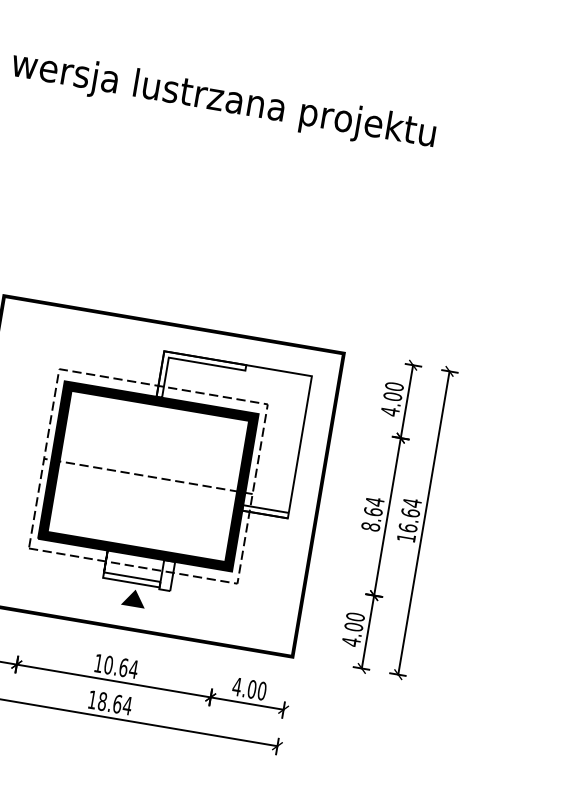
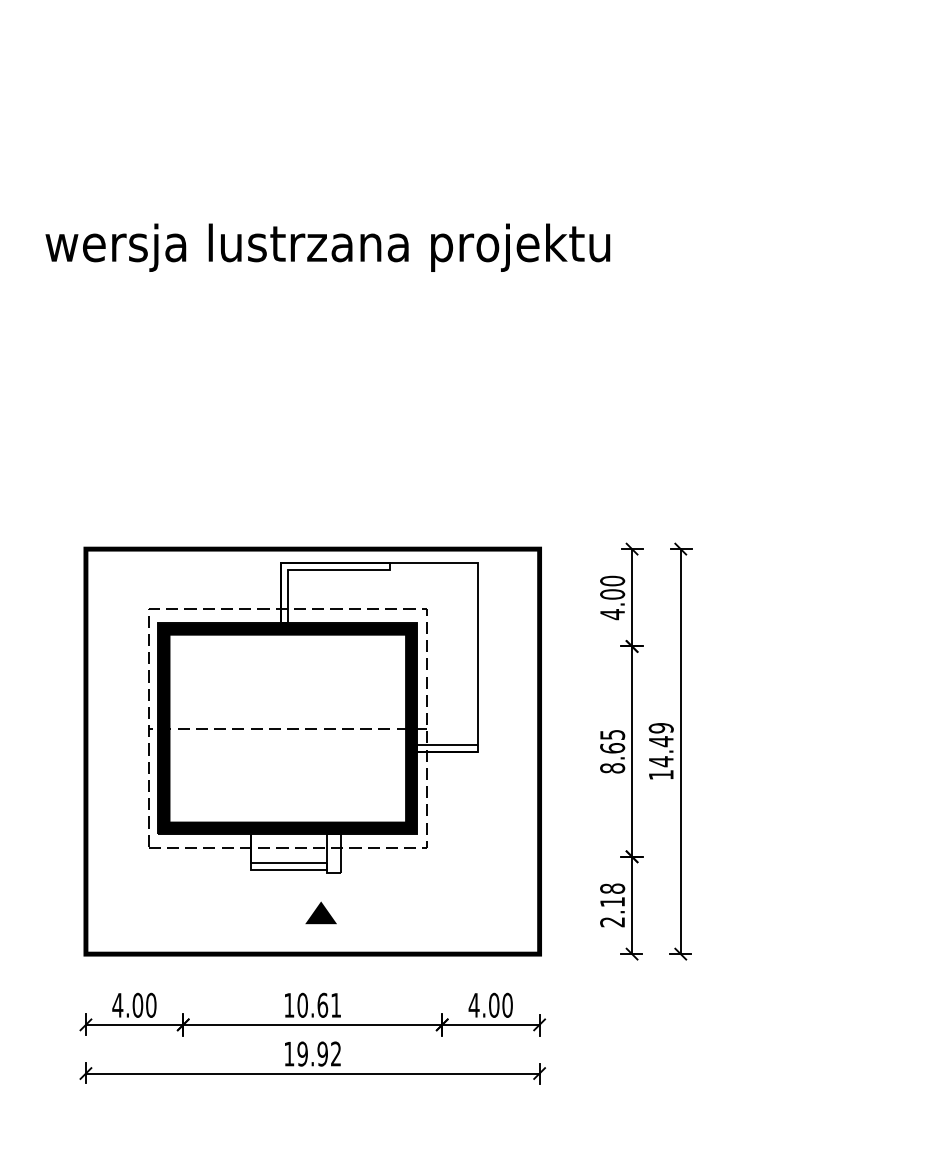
part: (169, 471) -> (313, 717), moved
text: (374, 501) -> (612, 734), 8.64 -> 8.65
text: (409, 515) -> (660, 744), 16.64 -> 14.49
text: (353, 629) -> (612, 905), 4.00 -> 2.18
text: (133, 669) -> (335, 1005), 10.64 -> 10.61
text: (115, 703) -> (319, 1053), 18.64 -> 19.92

